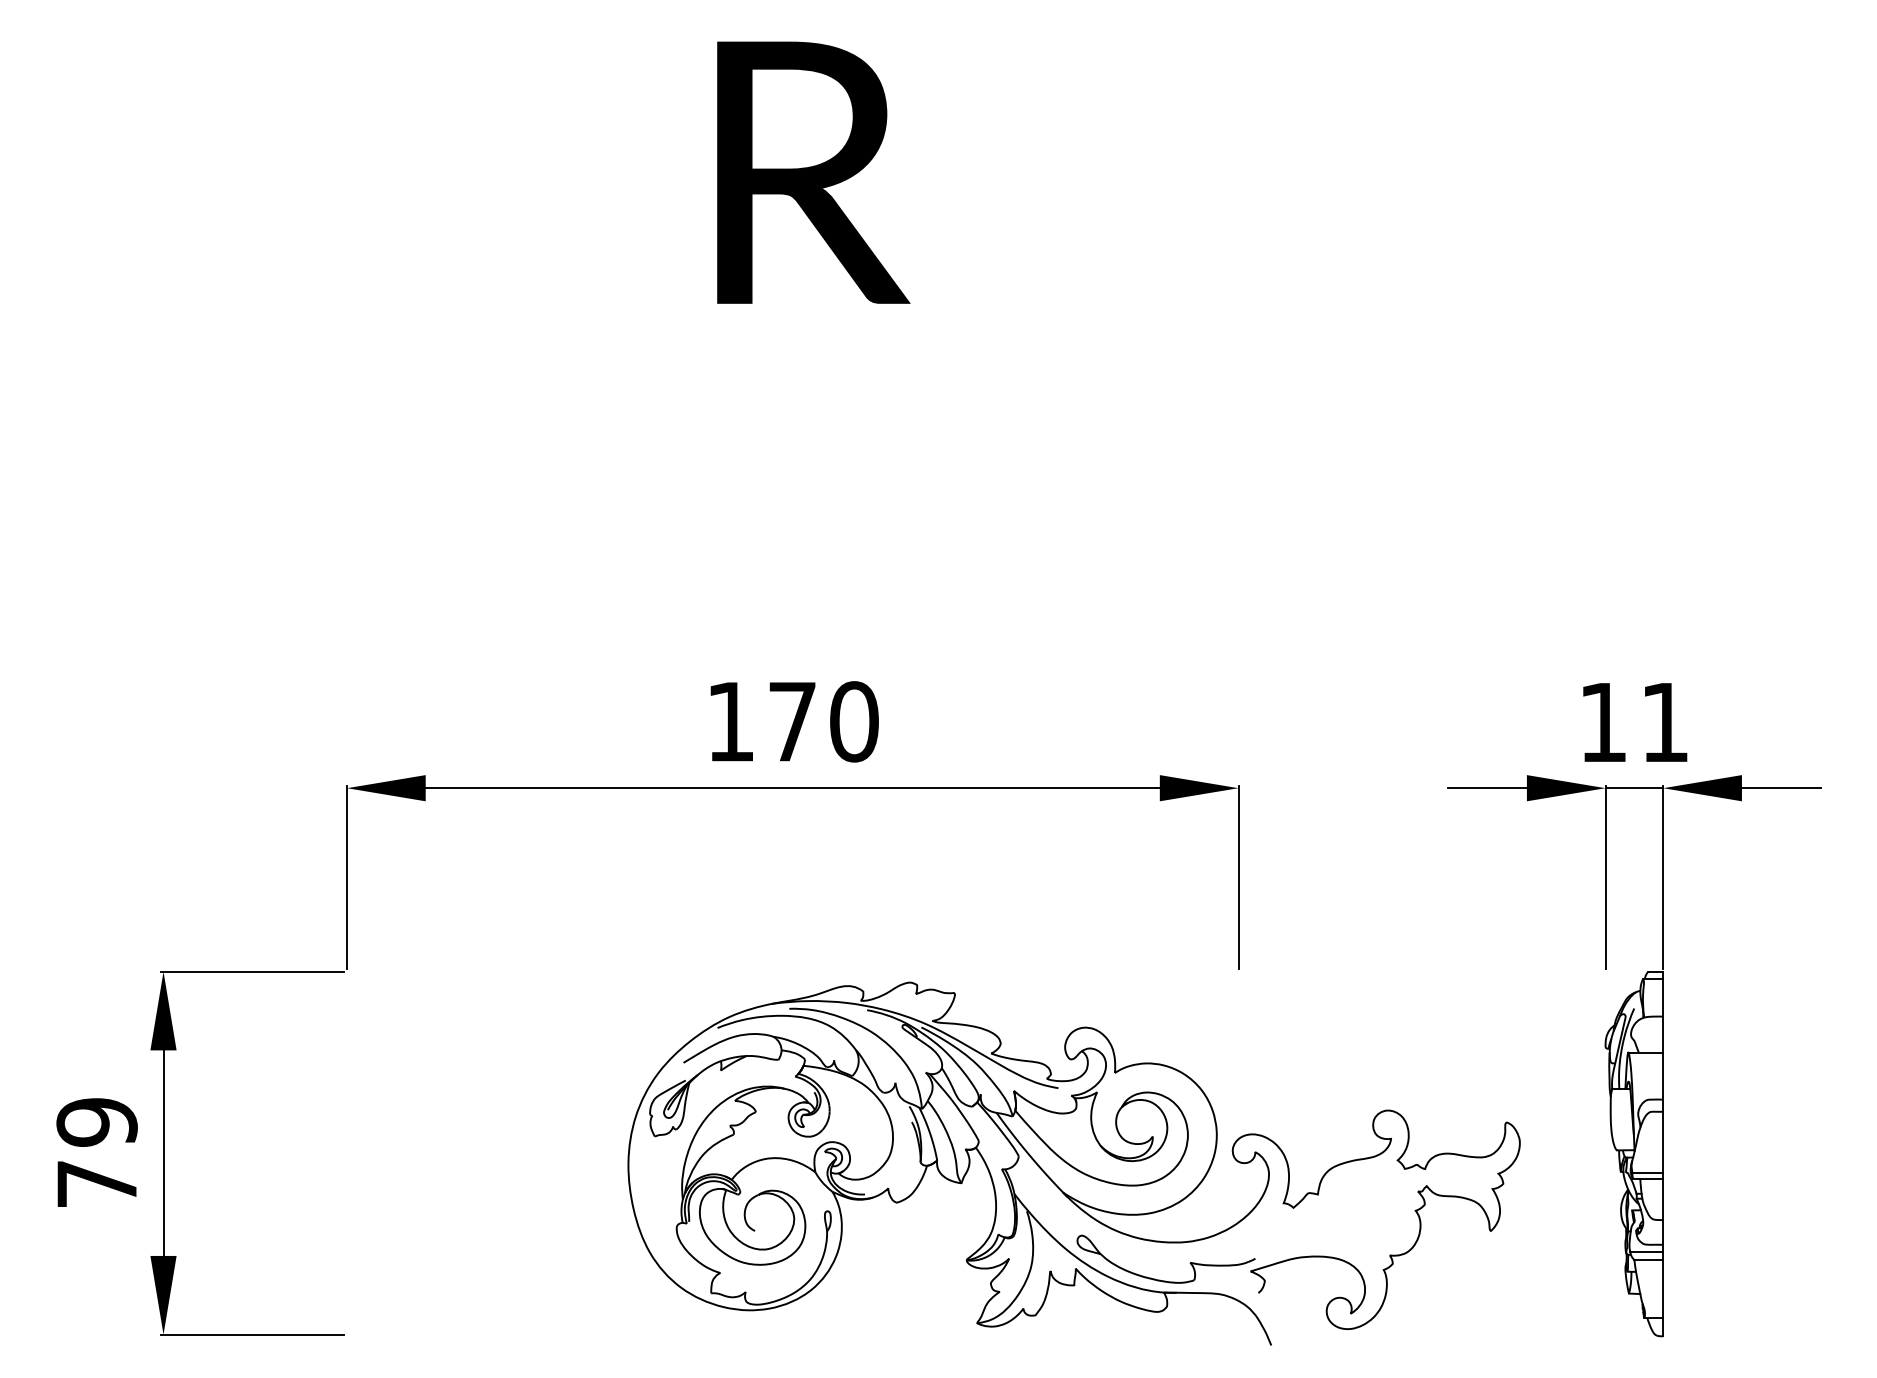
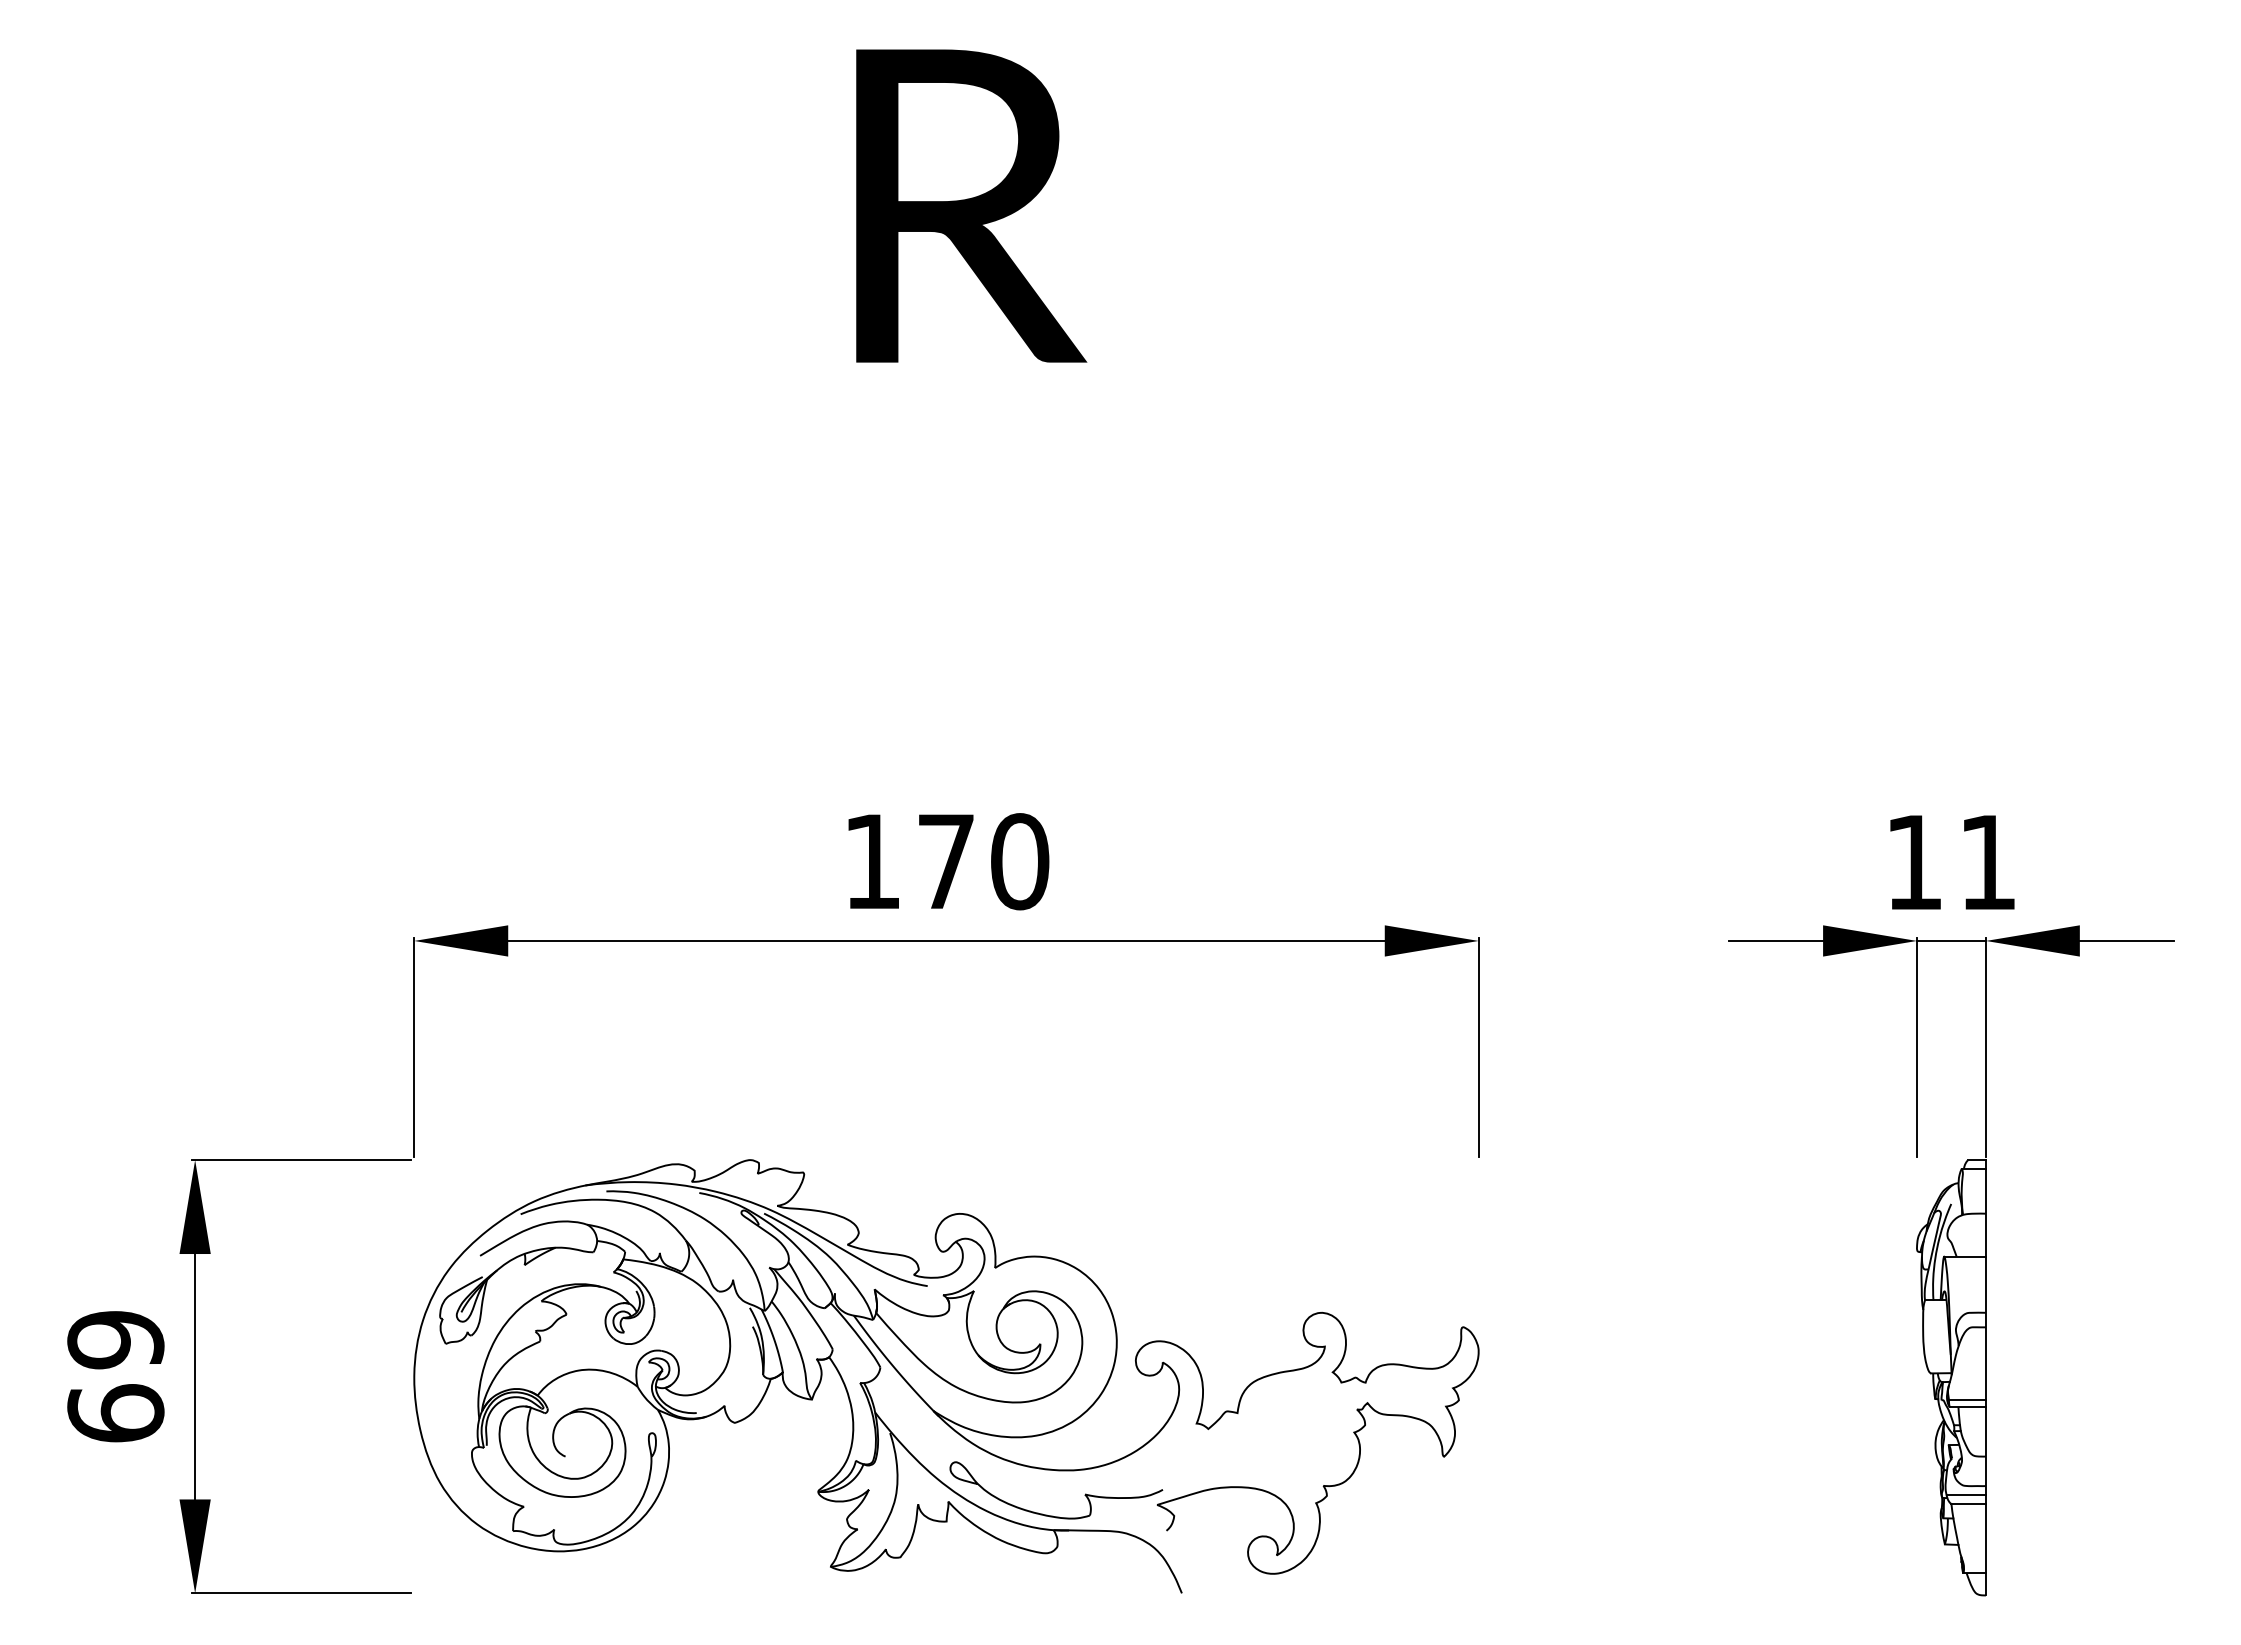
part: (1074, 1163) -> (946, 1376), moved
text: (96, 1183) -> (115, 1413), 79 -> 69

